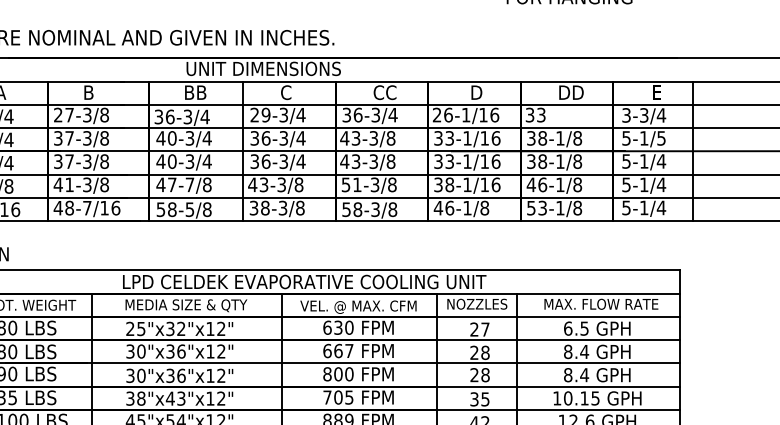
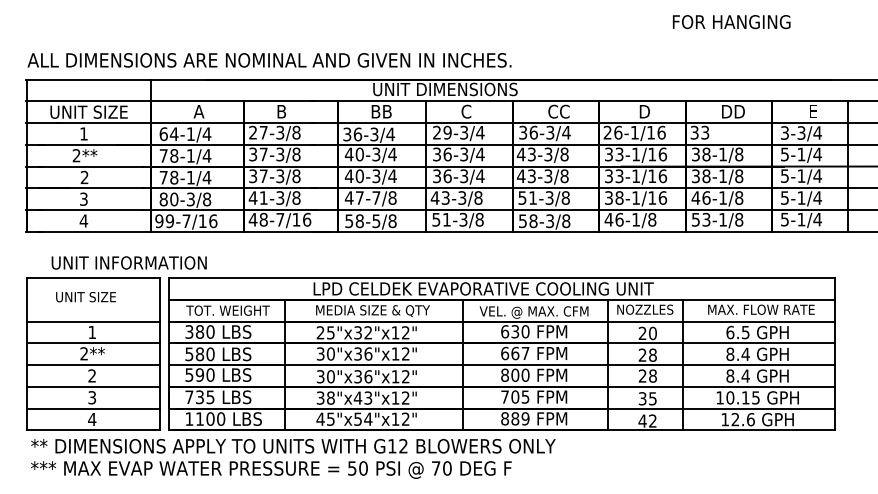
text: (661, 138) -> (817, 154), 5-1/5 -> 5-1/4
text: (259, 207) -> (441, 219), 38-3/8 -> 51-3/8
text: (485, 329) -> (652, 333), 27 -> 20

